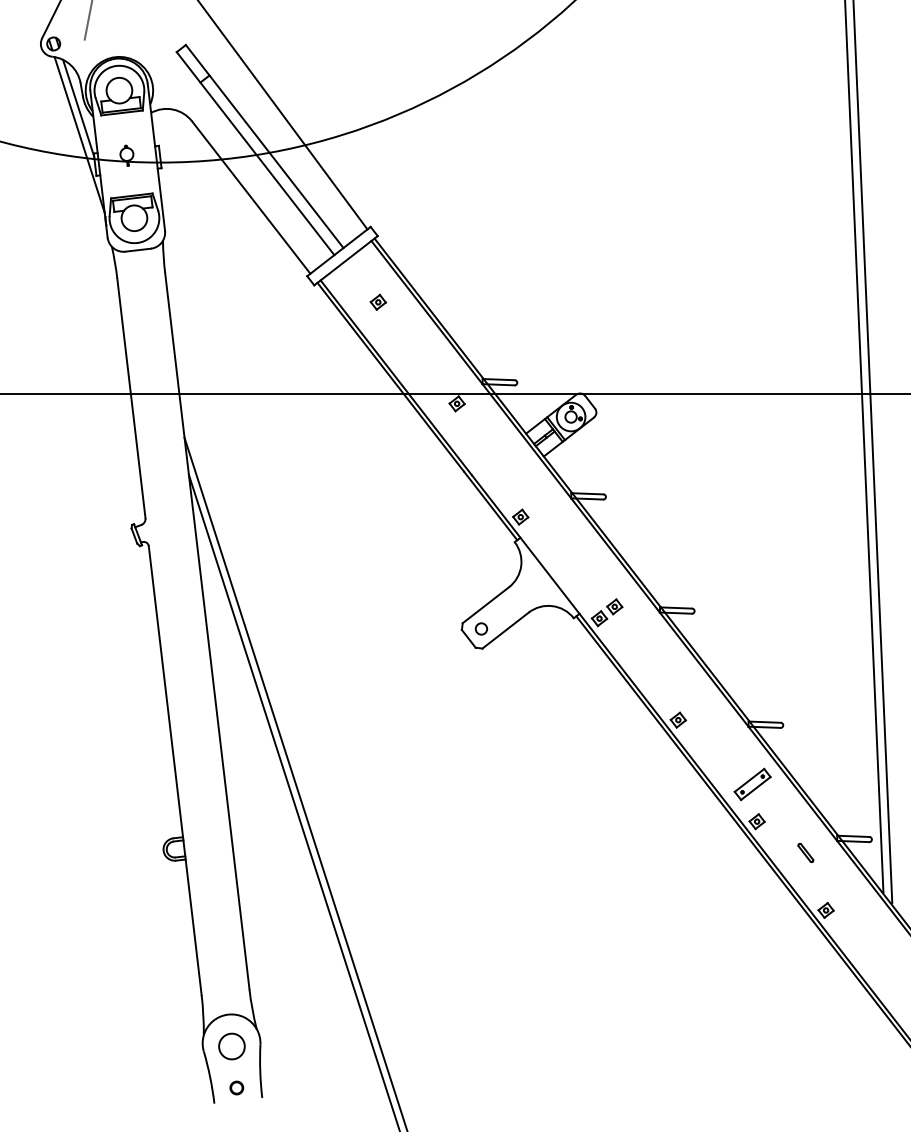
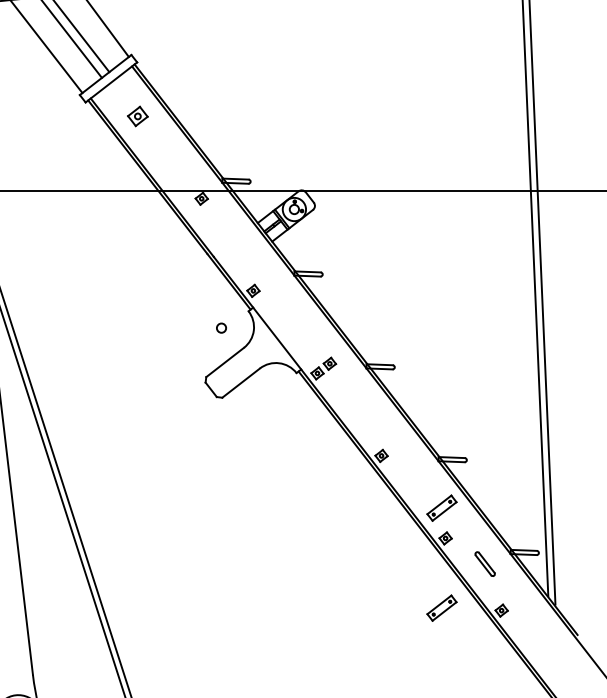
part: (377, 301) -> (137, 115), size x1.6
circle: (480, 628) -> (220, 327), moved
part: (805, 852) -> (484, 563), size x1.6
part: (752, 906) -> (441, 607), added

